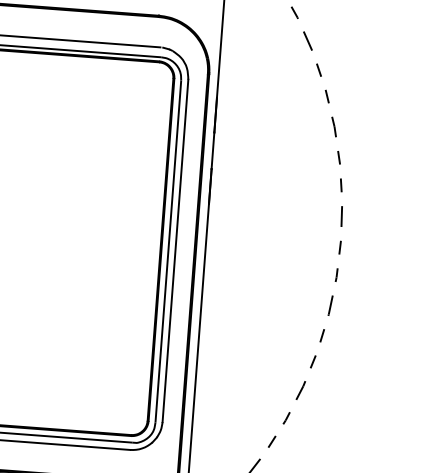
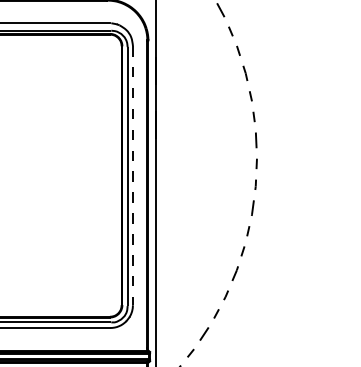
line: (174, 250) -> (132, 175), solid -> dashed

